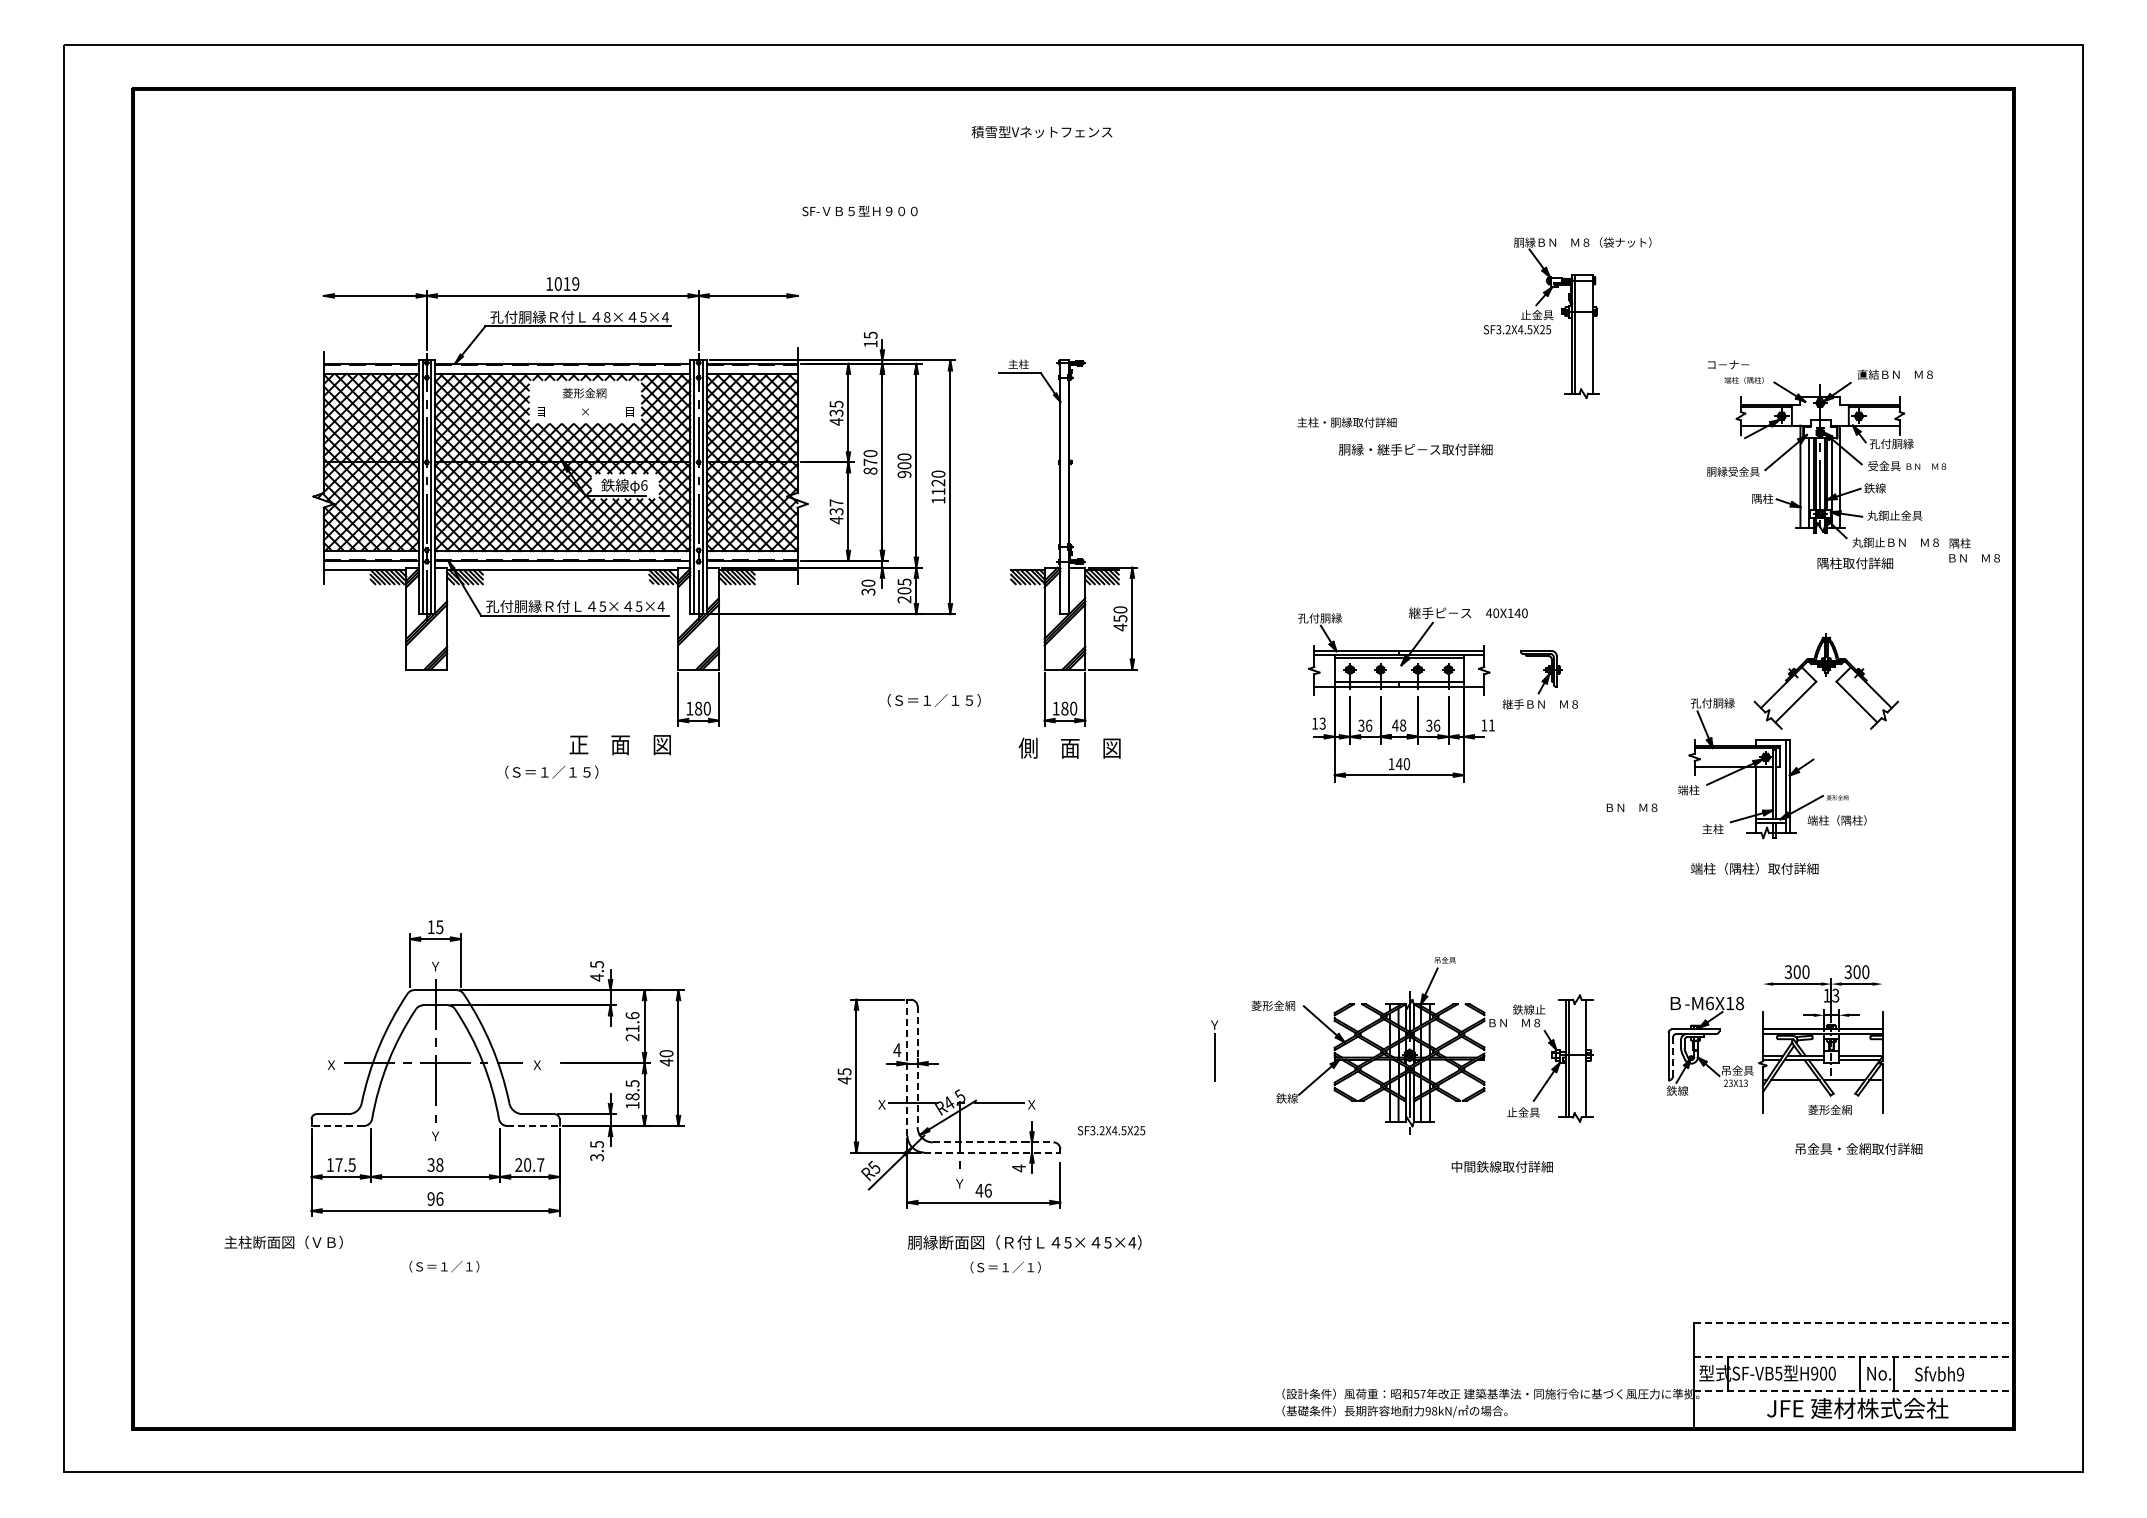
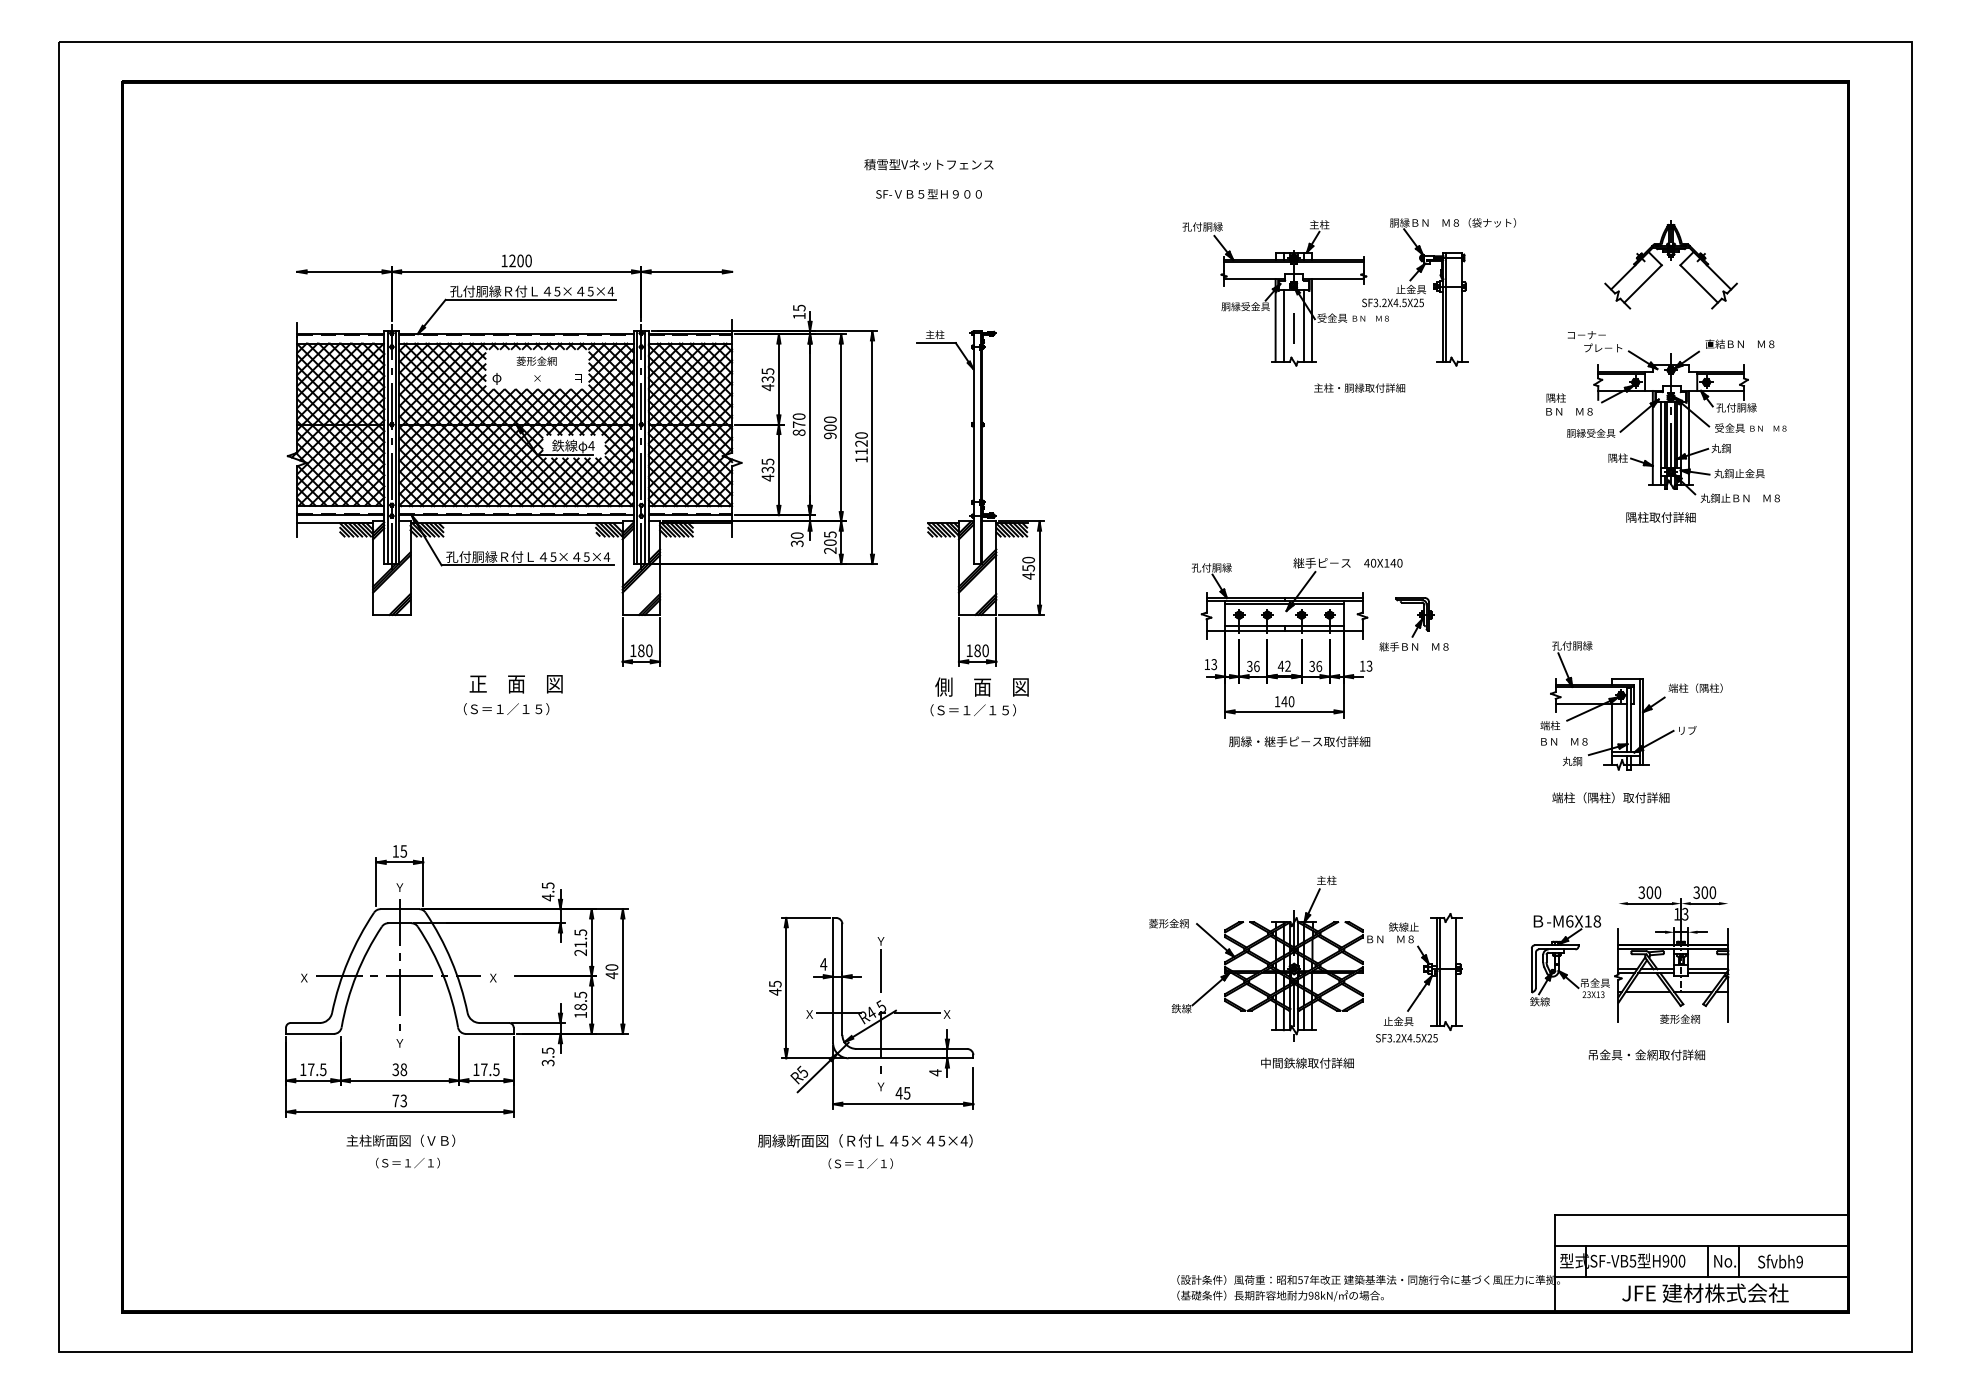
text: (1041, 132) -> (928, 165), moved
text: (859, 210) -> (928, 193), moved
text: (566, 283) -> (520, 260), 1019 -> 1200
text: (607, 317) -> (557, 291), 8× -> 5×
part: (1400, 318) -> (1285, 292), added
text: (1745, 378) -> (1602, 347), 端柱（隅柱） -> プレ－ト
text: (541, 412) -> (497, 378), 目 -> φ
text: (1346, 422) -> (1359, 388), moved
text: (1415, 449) -> (1299, 741), moved
text: (643, 485) -> (590, 445), 6 -> 4
text: (1874, 488) -> (1720, 448), 鉄線 -> 丸鋼
text: (836, 502) -> (767, 461), 437 -> 435
text: (1974, 550) -> (1569, 404), moved
text: (1855, 563) -> (1661, 517), moved
part: (1826, 681) -> (1671, 265), moved
text: (933, 700) -> (972, 710), moved
text: (1403, 725) -> (1288, 666), 48 -> 42
text: (1491, 725) -> (1369, 666), 11 -> 13
text: (619, 745) -> (515, 684), moved
text: (1837, 795) -> (1686, 730), 菱形金網 -> リブ
text: (1631, 807) -> (1563, 741), moved
text: (1836, 820) -> (1695, 688), moved
text: (1712, 829) -> (1572, 761), 主柱 -> 丸鋼
text: (1444, 958) -> (1326, 880), 吊金具 -> 主柱
text: (632, 1015) -> (580, 932), 21.6 -> 21.5
part: (1214, 1050) -> (880, 964), moved
line: (1673, 1057) -> (1536, 971), dashed -> solid
line: (907, 1067) -> (833, 980), dashed -> solid
line: (917, 1067) -> (842, 980), dashed -> solid
line: (337, 1126) -> (309, 1034), dashed -> solid
line: (533, 1126) -> (489, 1034), dashed -> solid
text: (1111, 1130) -> (1406, 1038), moved
line: (993, 1142) -> (912, 1049), dashed -> solid
text: (1858, 1148) -> (1646, 1054), moved
line: (992, 1152) -> (911, 1058), dashed -> solid
text: (529, 1164) -> (486, 1069), 20.7 -> 17.5
text: (1501, 1166) -> (1306, 1062), moved
text: (987, 1190) -> (906, 1093), 46 -> 45
text: (435, 1198) -> (399, 1100), 96 -> 73
text: (283, 1241) -> (400, 1139), moved
text: (1024, 1242) -> (865, 1140), moved
text: (1005, 1267) -> (860, 1163), moved
line: (1854, 1323) -> (1702, 1215), dashed -> solid
line: (1854, 1356) -> (1702, 1245), dashed -> solid
line: (1854, 1390) -> (1702, 1276), dashed -> solid

